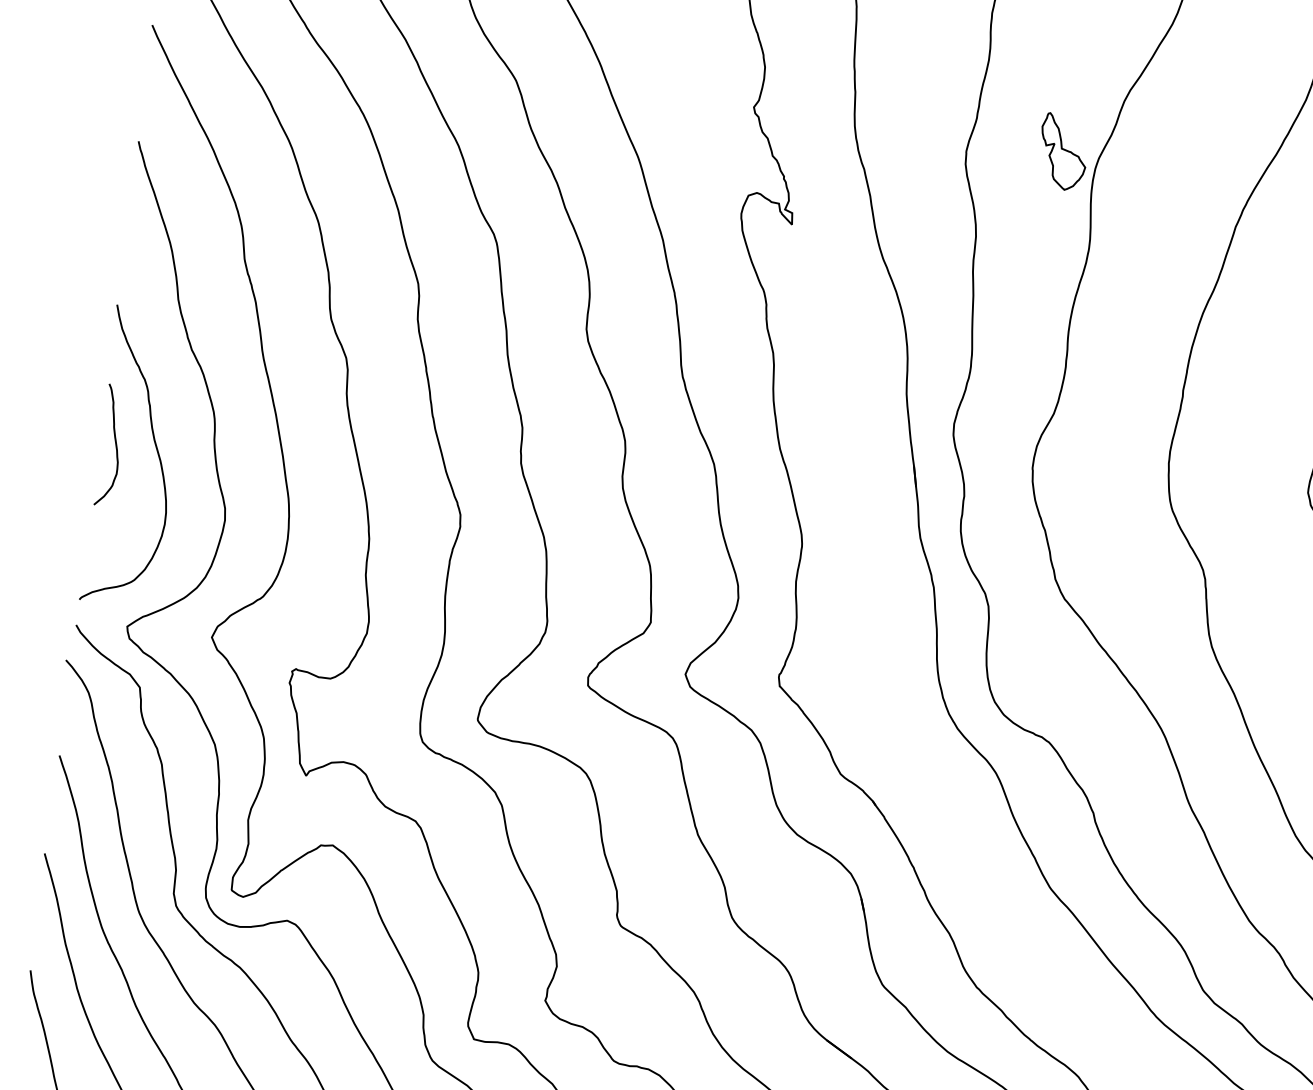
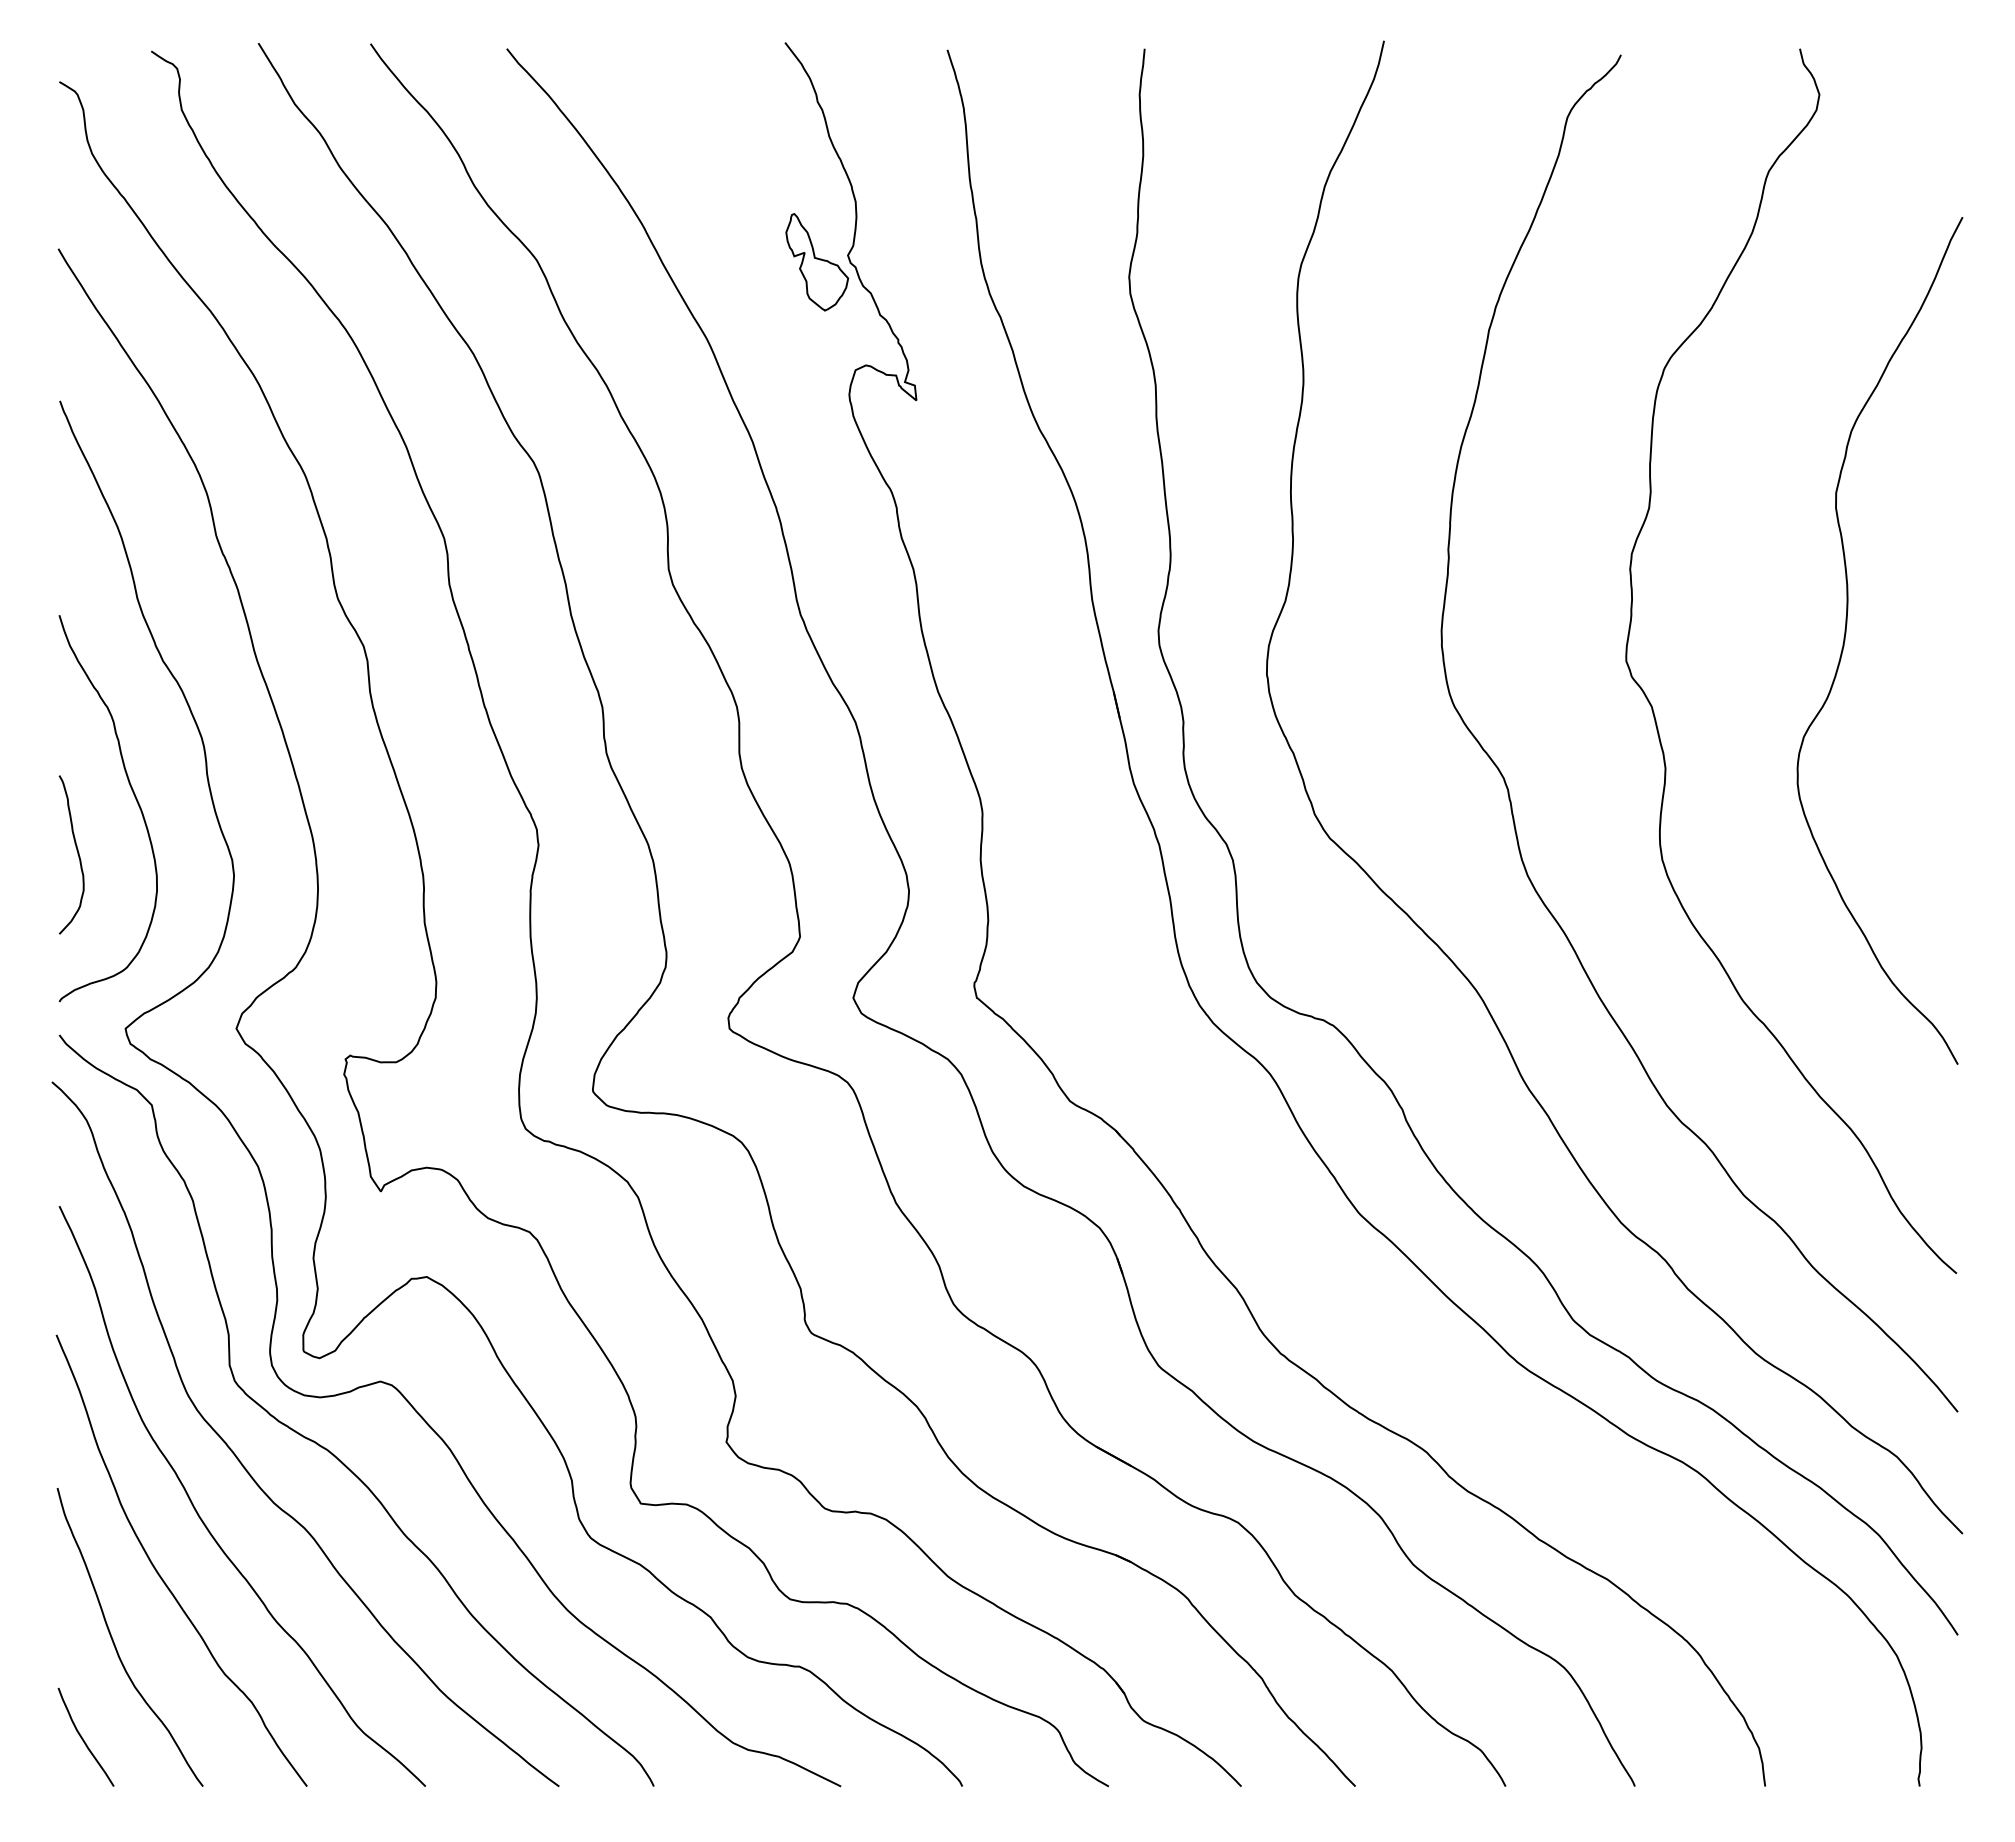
part: (1063, 152) -> (817, 262), moved
curve: (115, 445) -> (77, 854), moved

